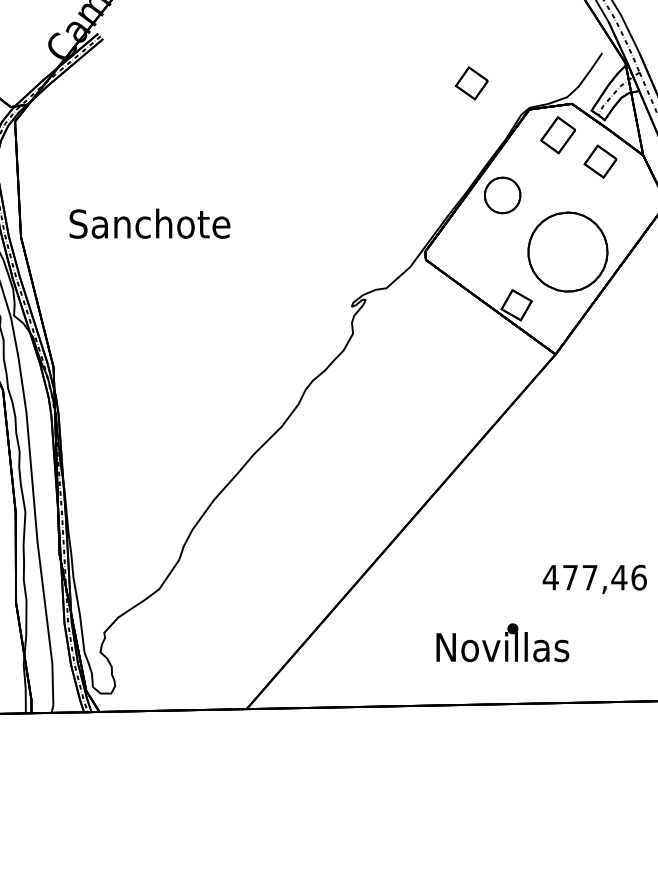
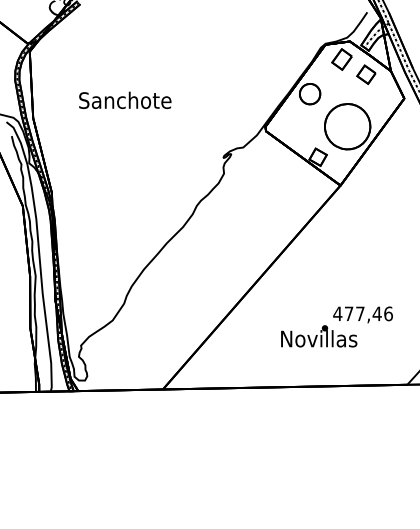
part: (472, 83) -> (292, 29), removed
text: (150, 222) -> (125, 99), moved
text: (503, 643) -> (319, 336), moved

